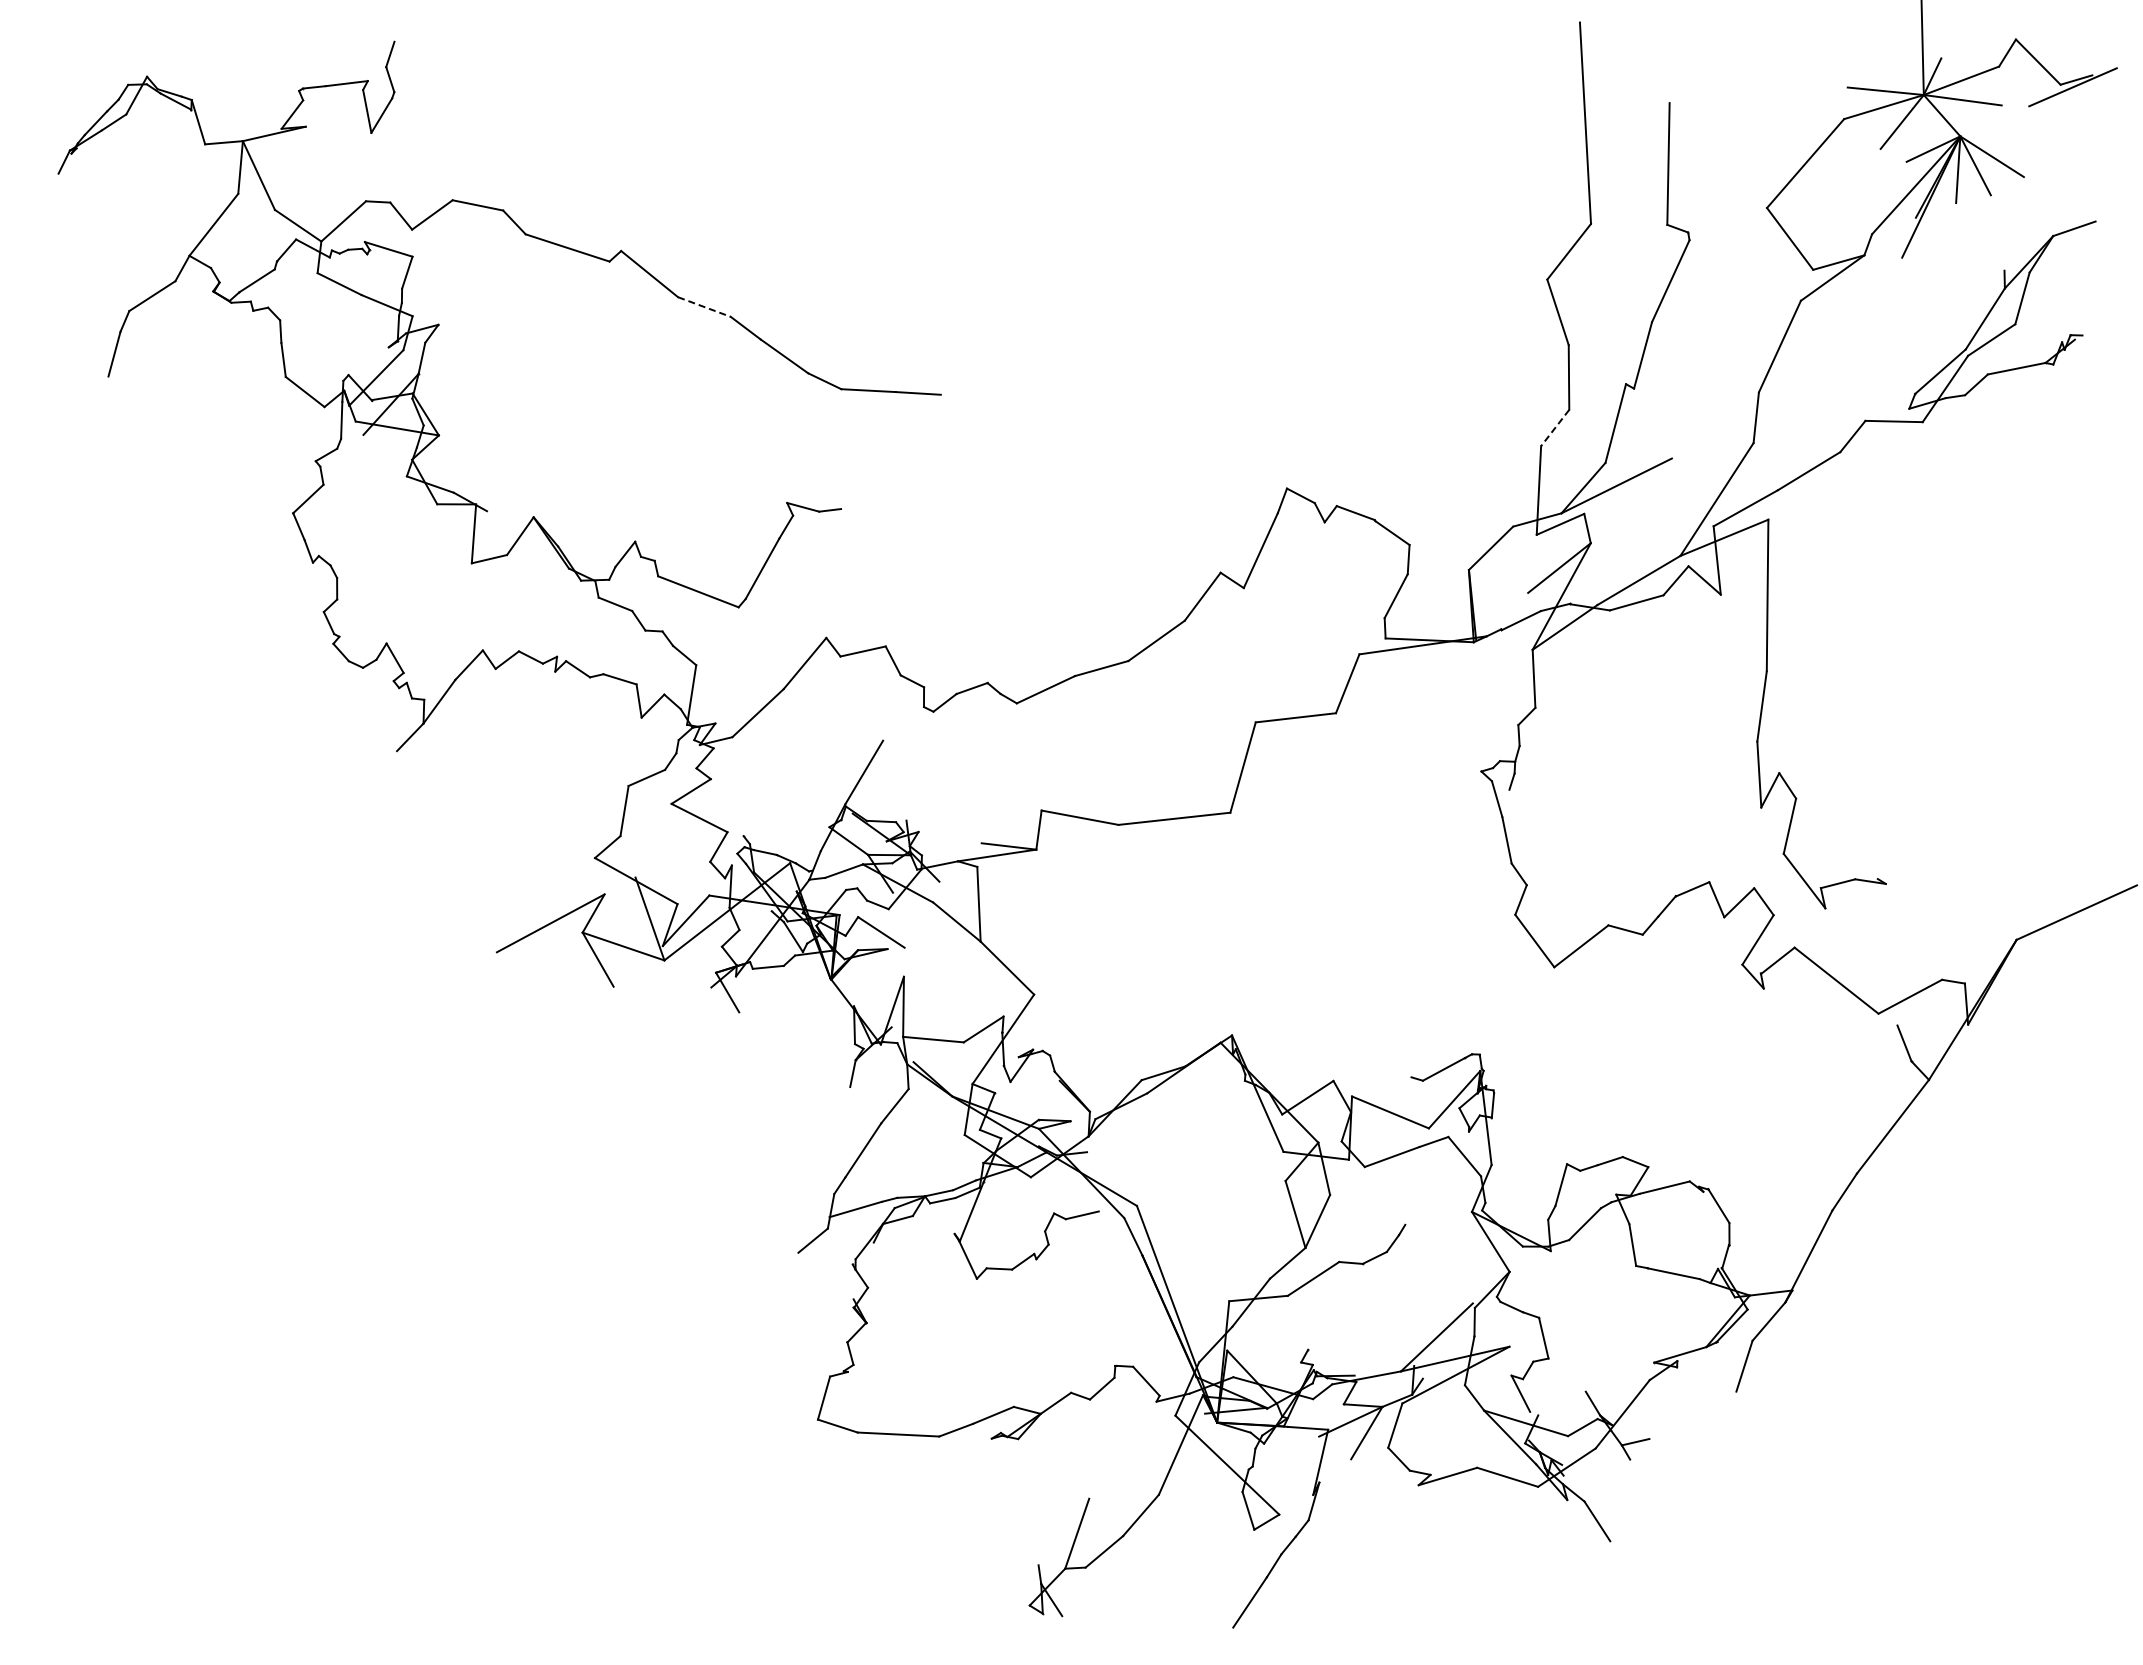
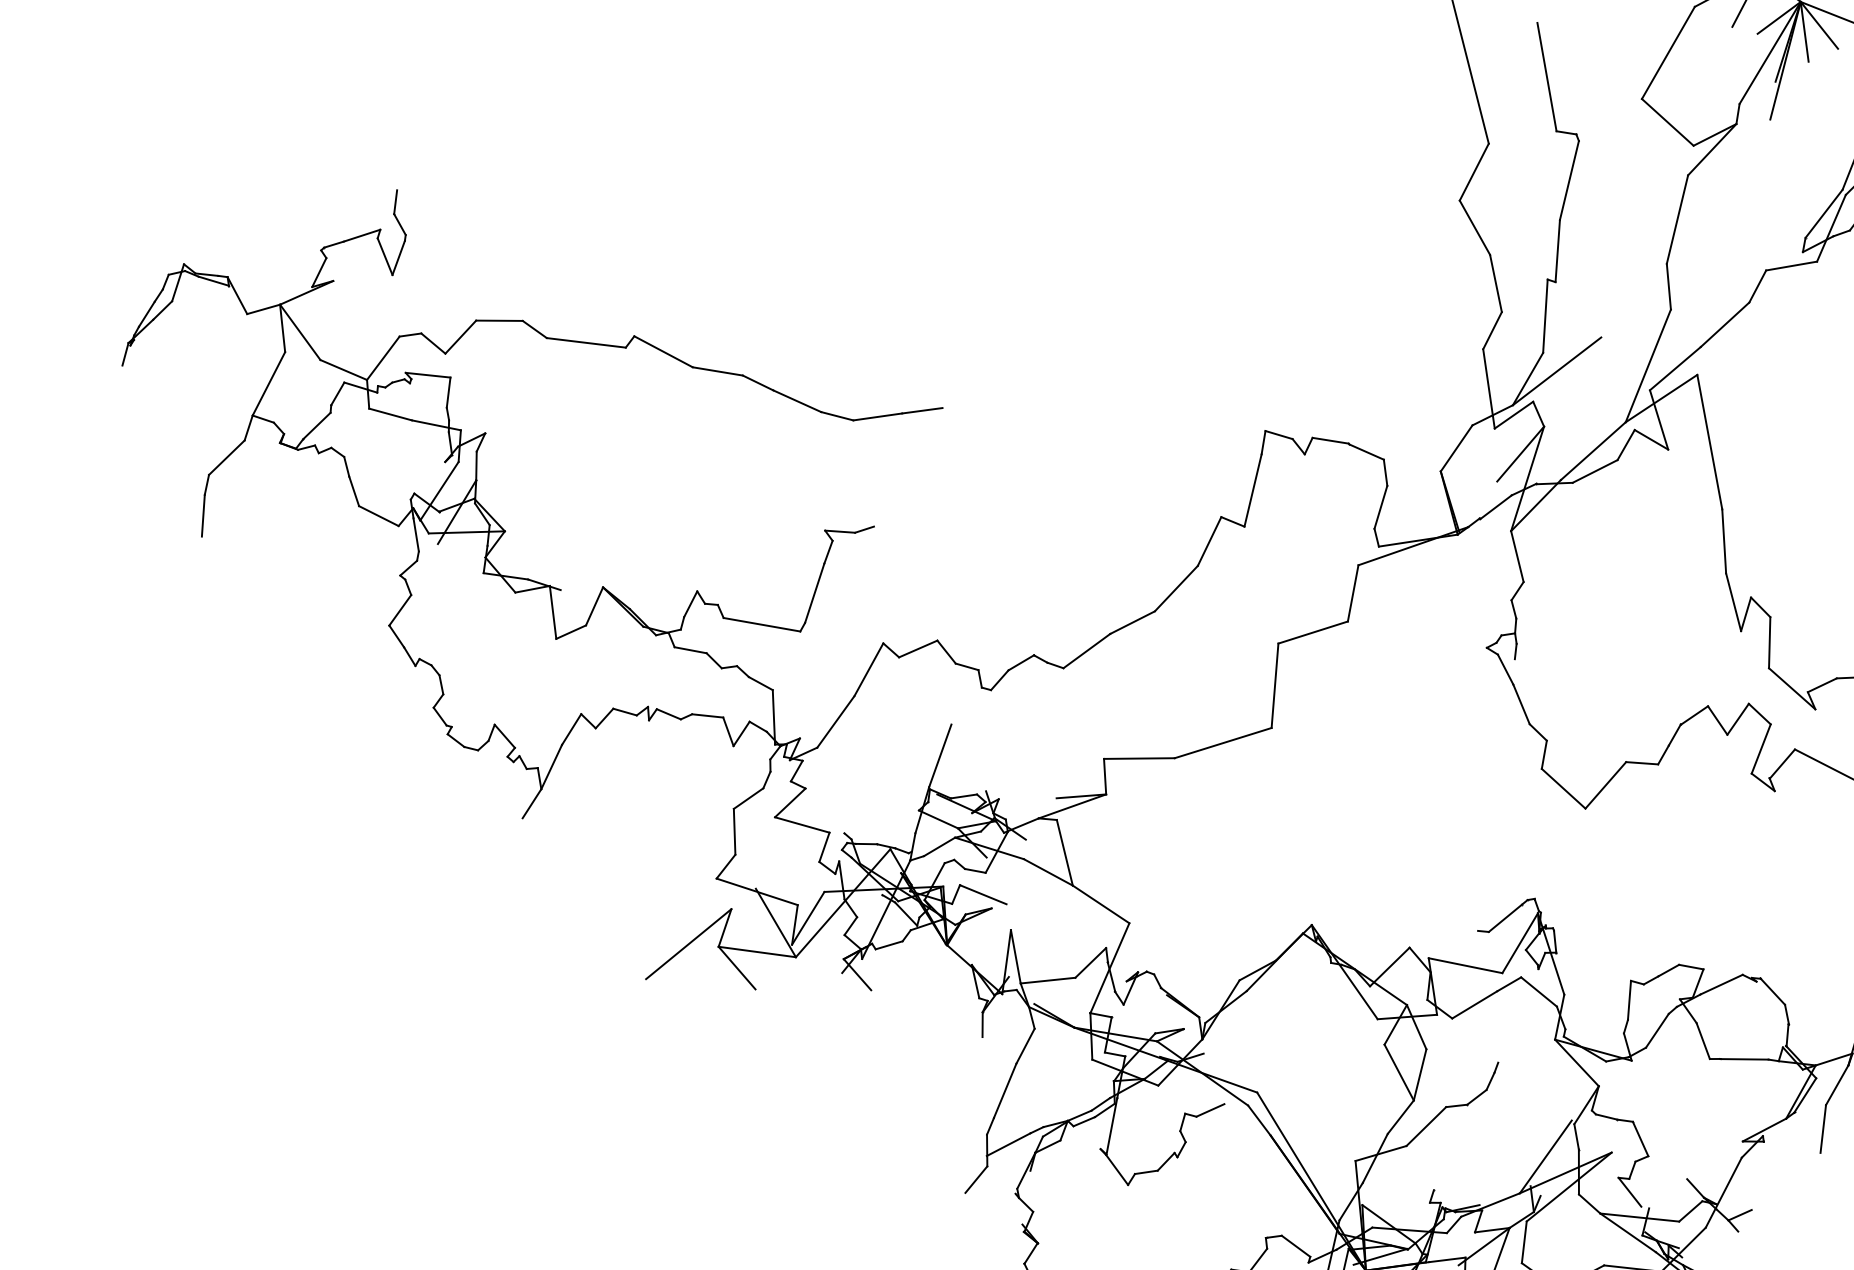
line: (704, 307) -> (717, 371), dashed -> solid
line: (1554, 428) -> (1491, 331), dashed -> solid

